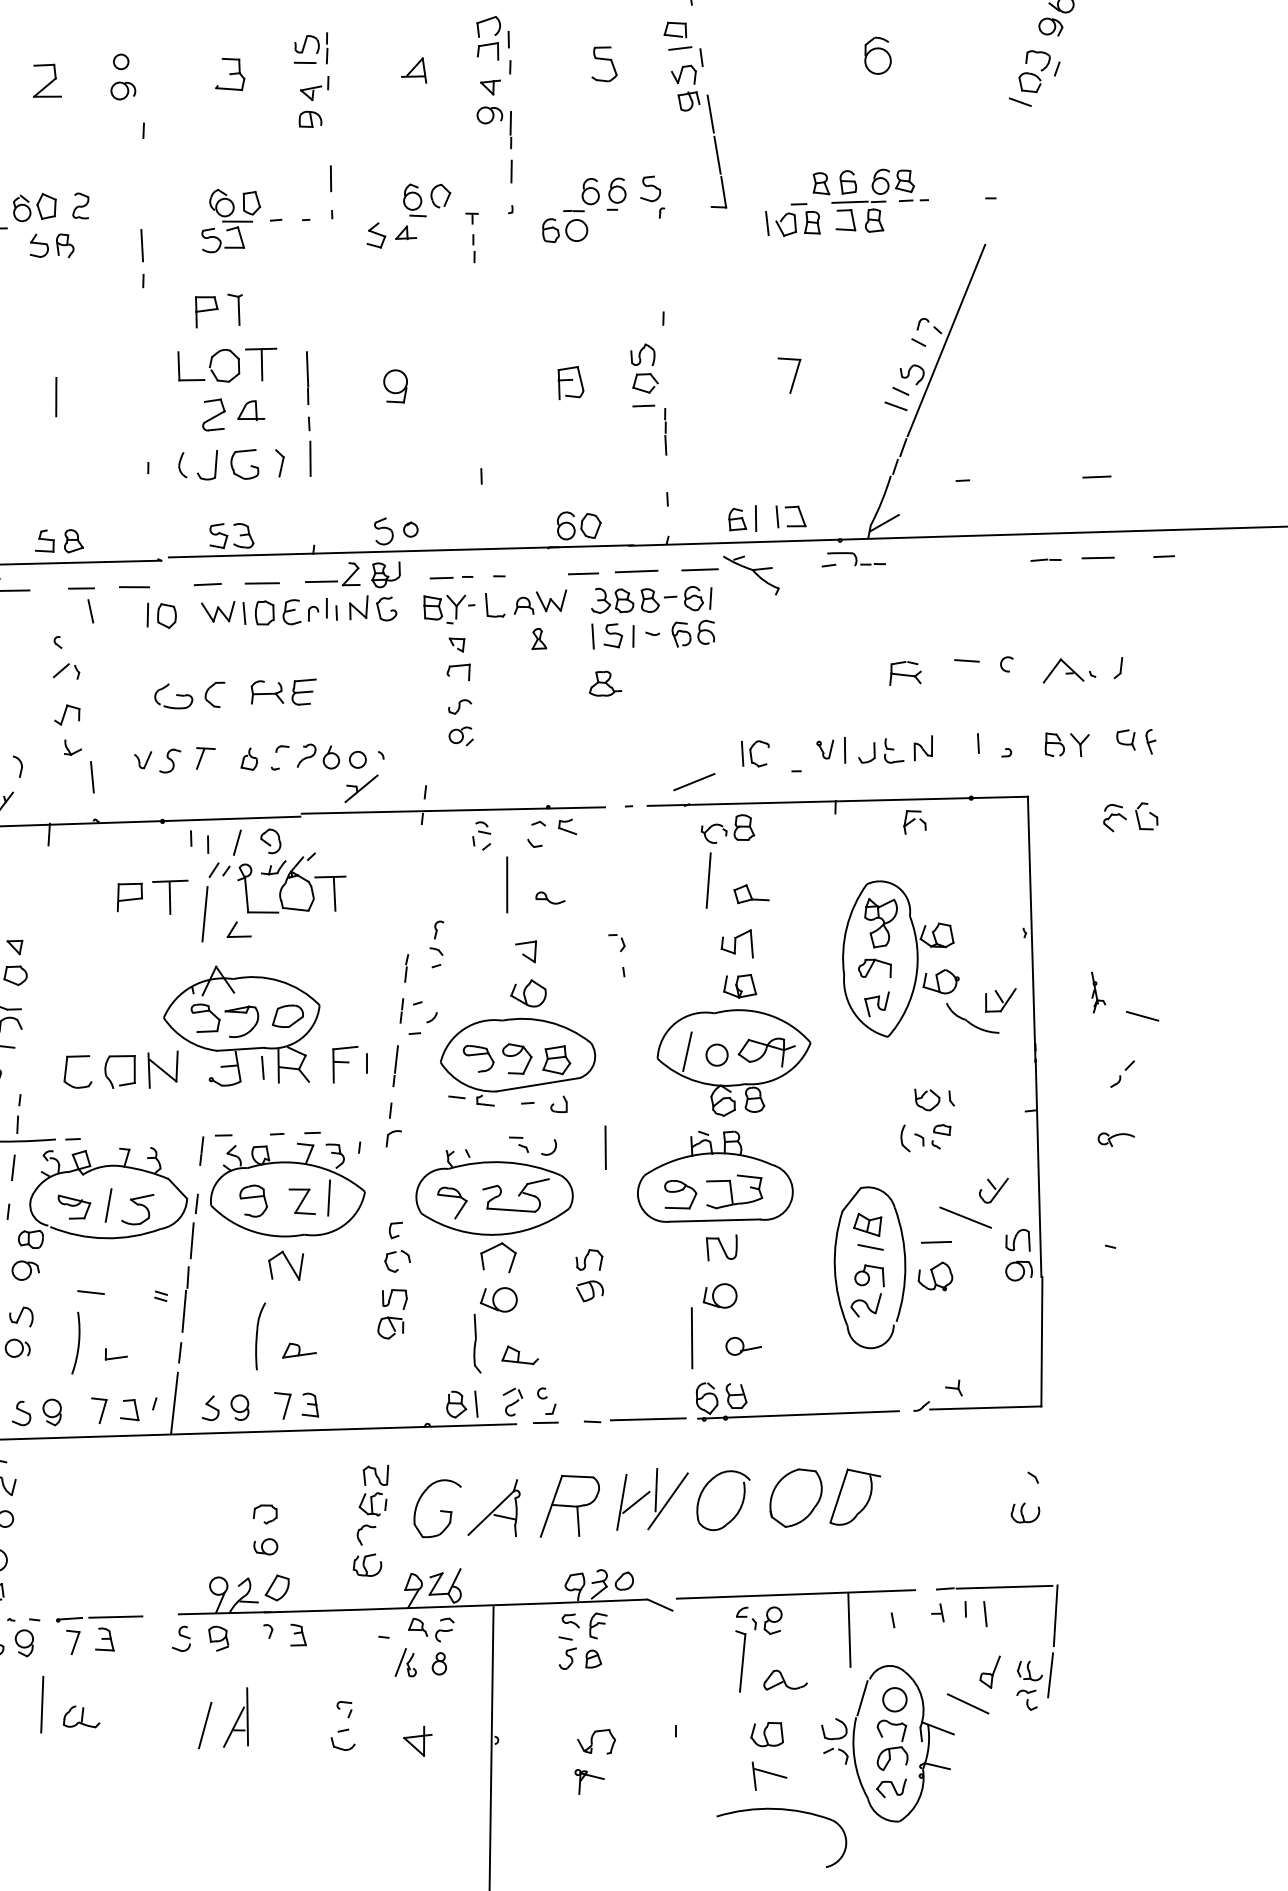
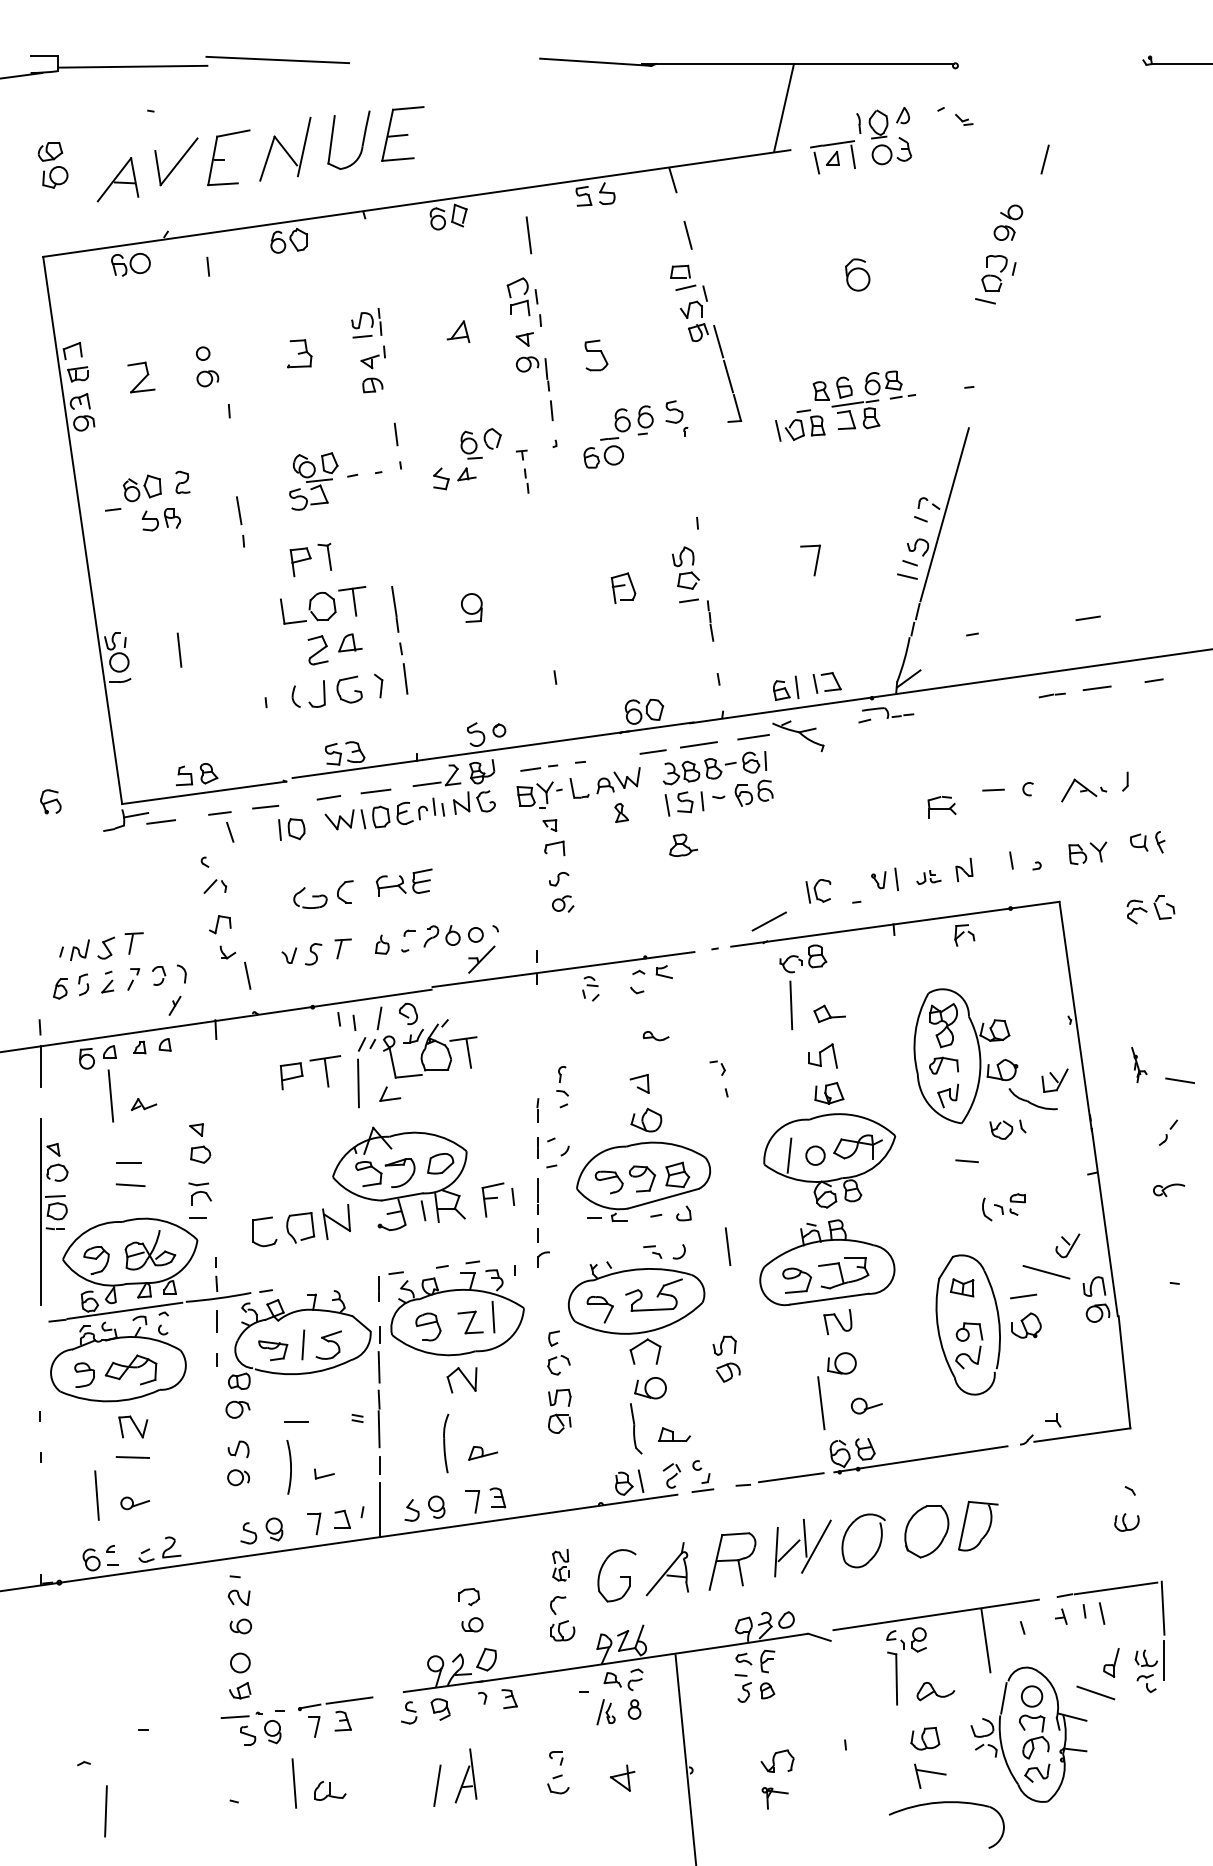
part: (605, 63) -> (596, 355), moved
part: (881, 752) -> (928, 877), size x0.6
line: (506, 884) -> (616, 1028), removed
part: (933, 1100) -> (1007, 1129), moved
line: (869, 1247) -> (966, 1161), moved
part: (373, 1489) -> (560, 1565), size x0.7

